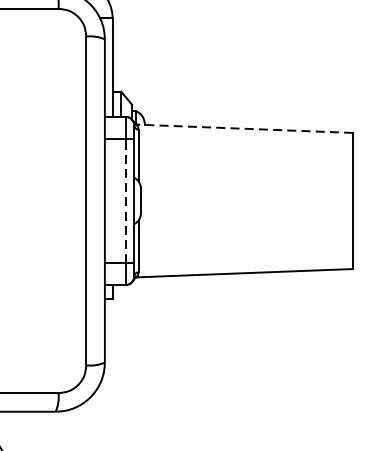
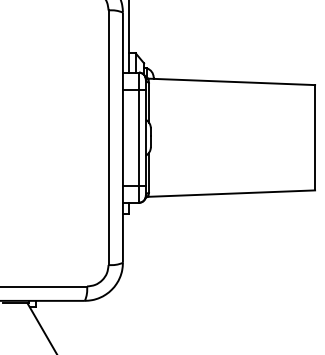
line: (245, 128) -> (231, 81), dashed -> solid
line: (126, 200) -> (139, 137), dashed -> solid

